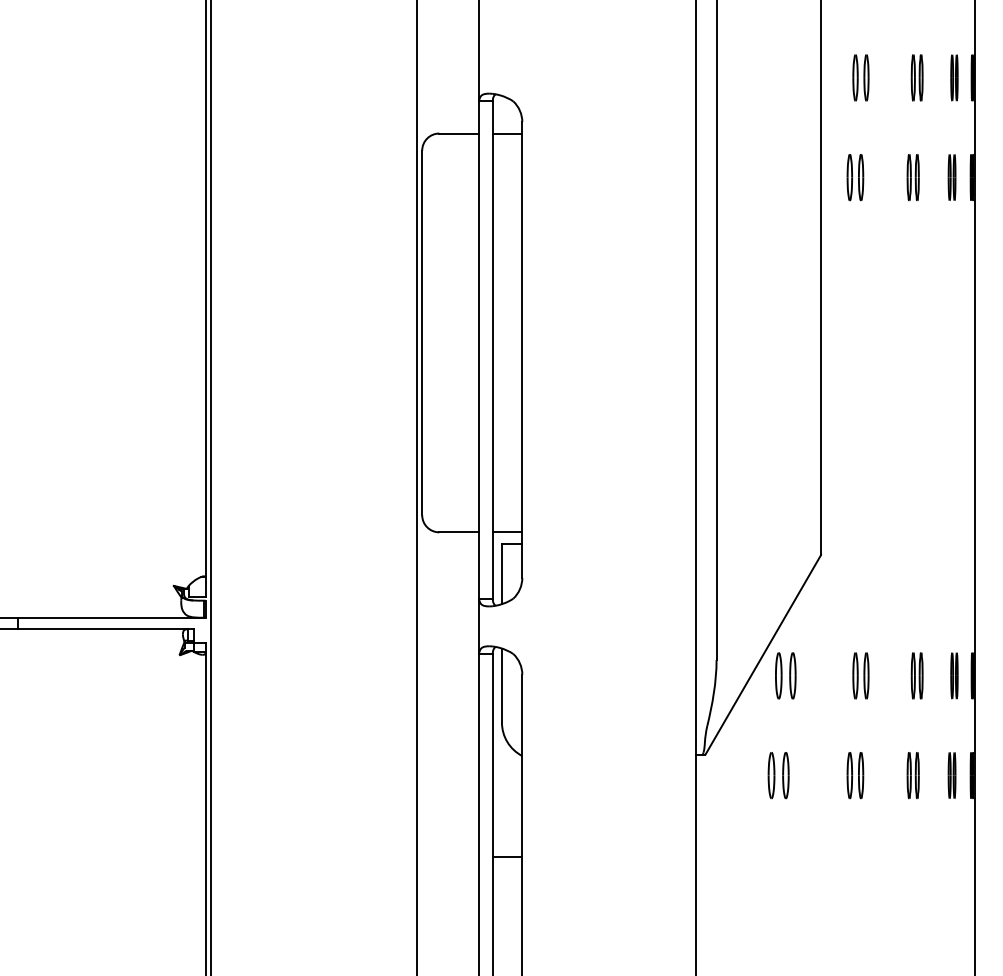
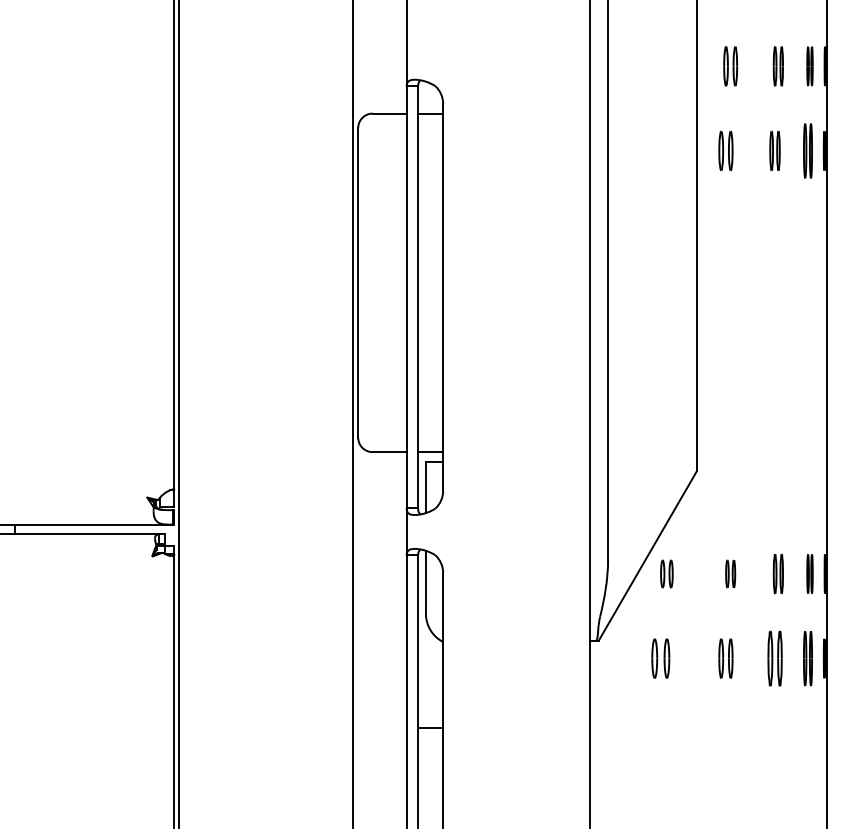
part: (951, 177) -> (807, 150), size x1.4
part: (785, 675) -> (666, 573), size x0.7
part: (860, 675) -> (730, 573), size x0.7
part: (912, 775) -> (774, 658), size x1.4
part: (951, 775) -> (807, 658), size x1.4

